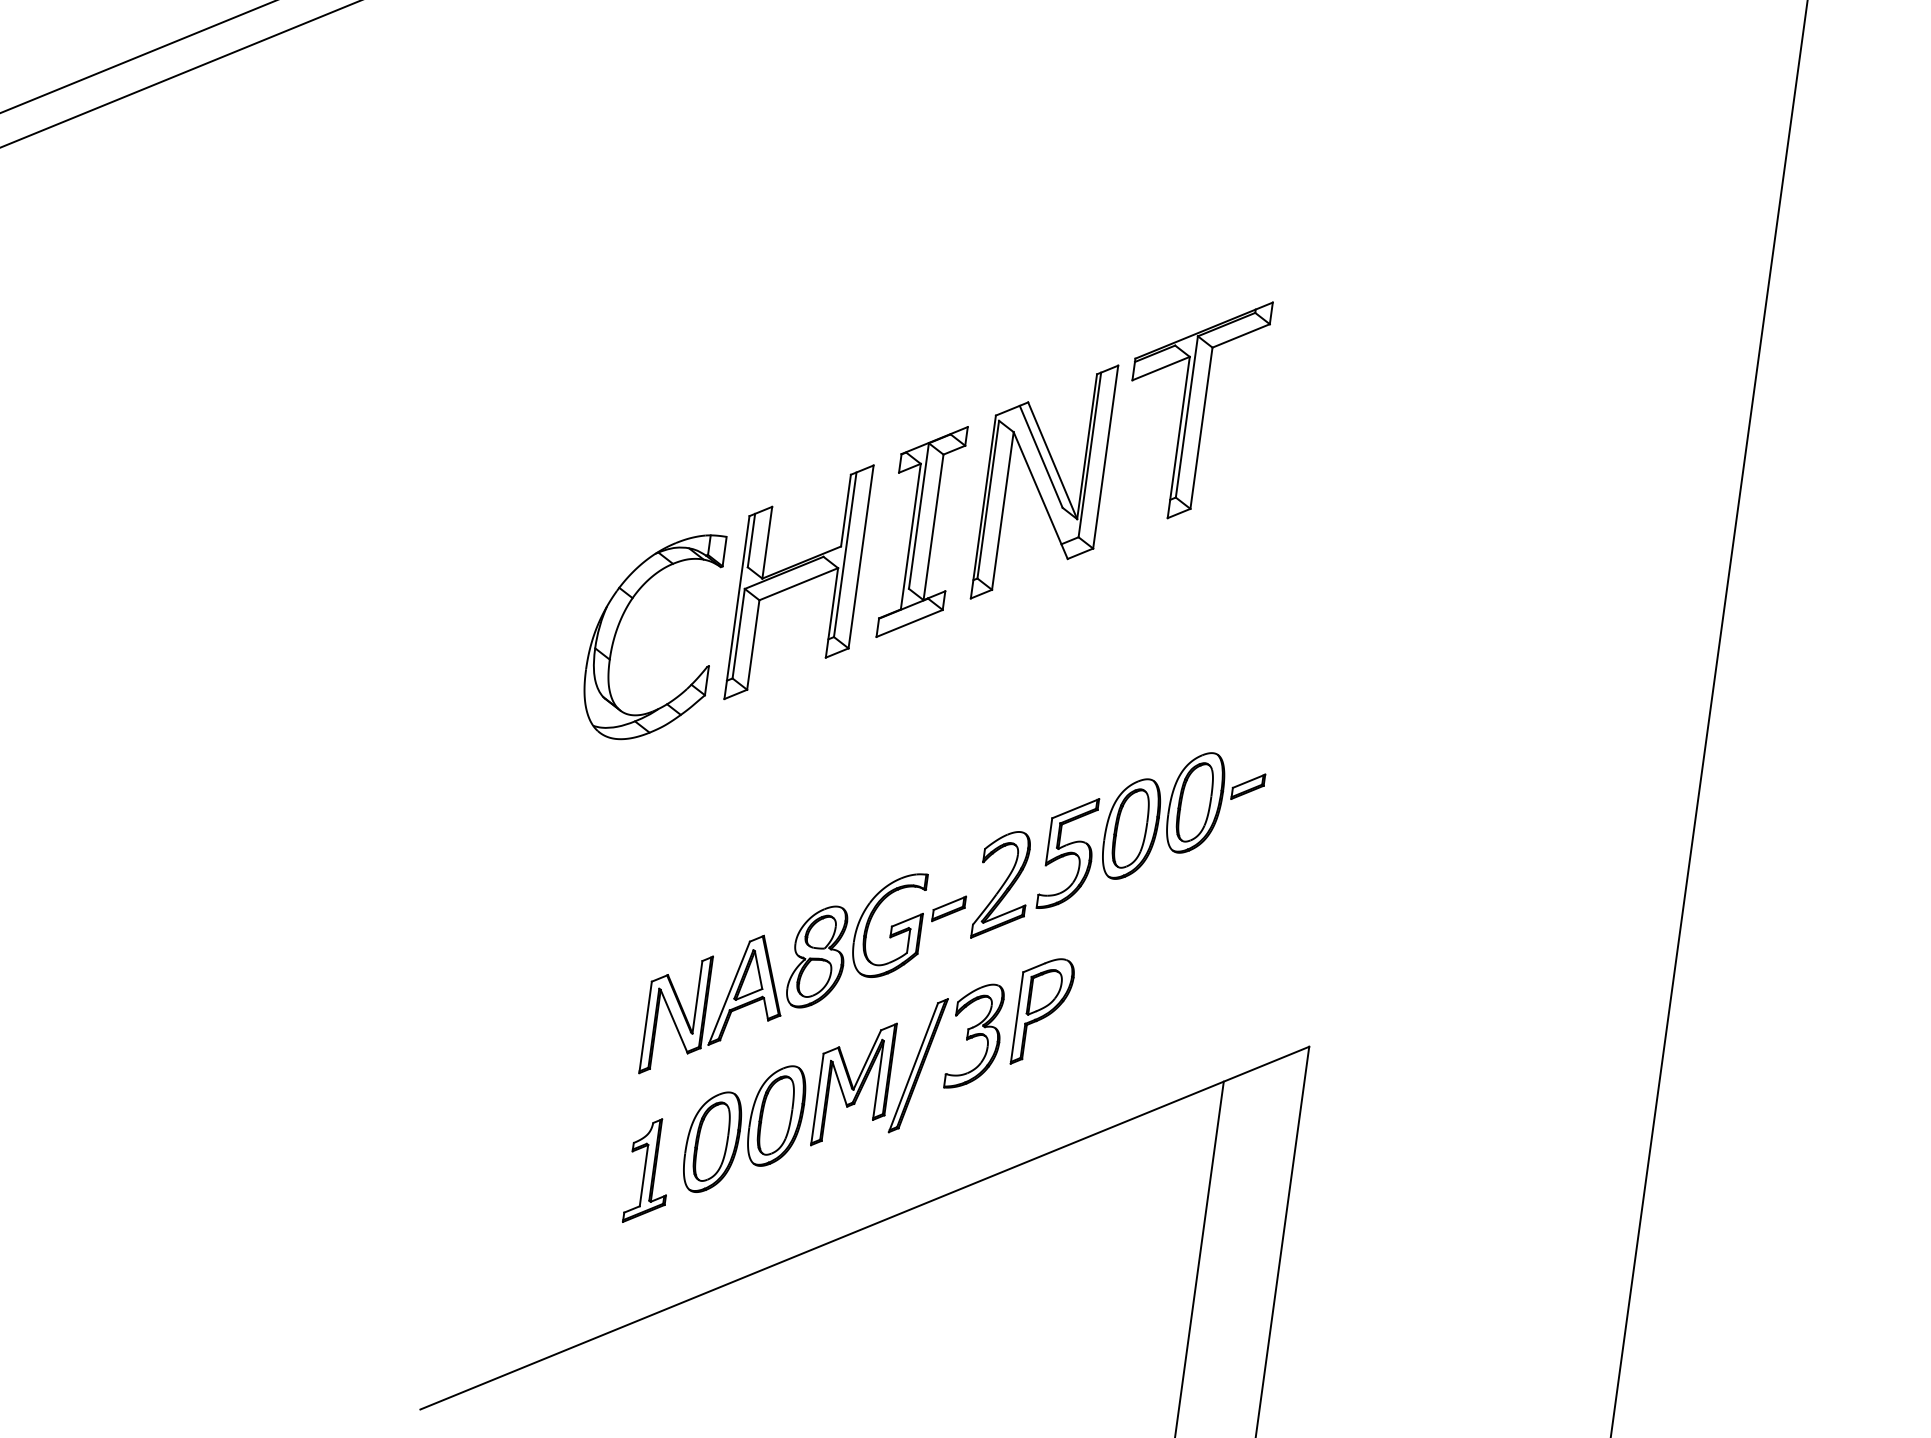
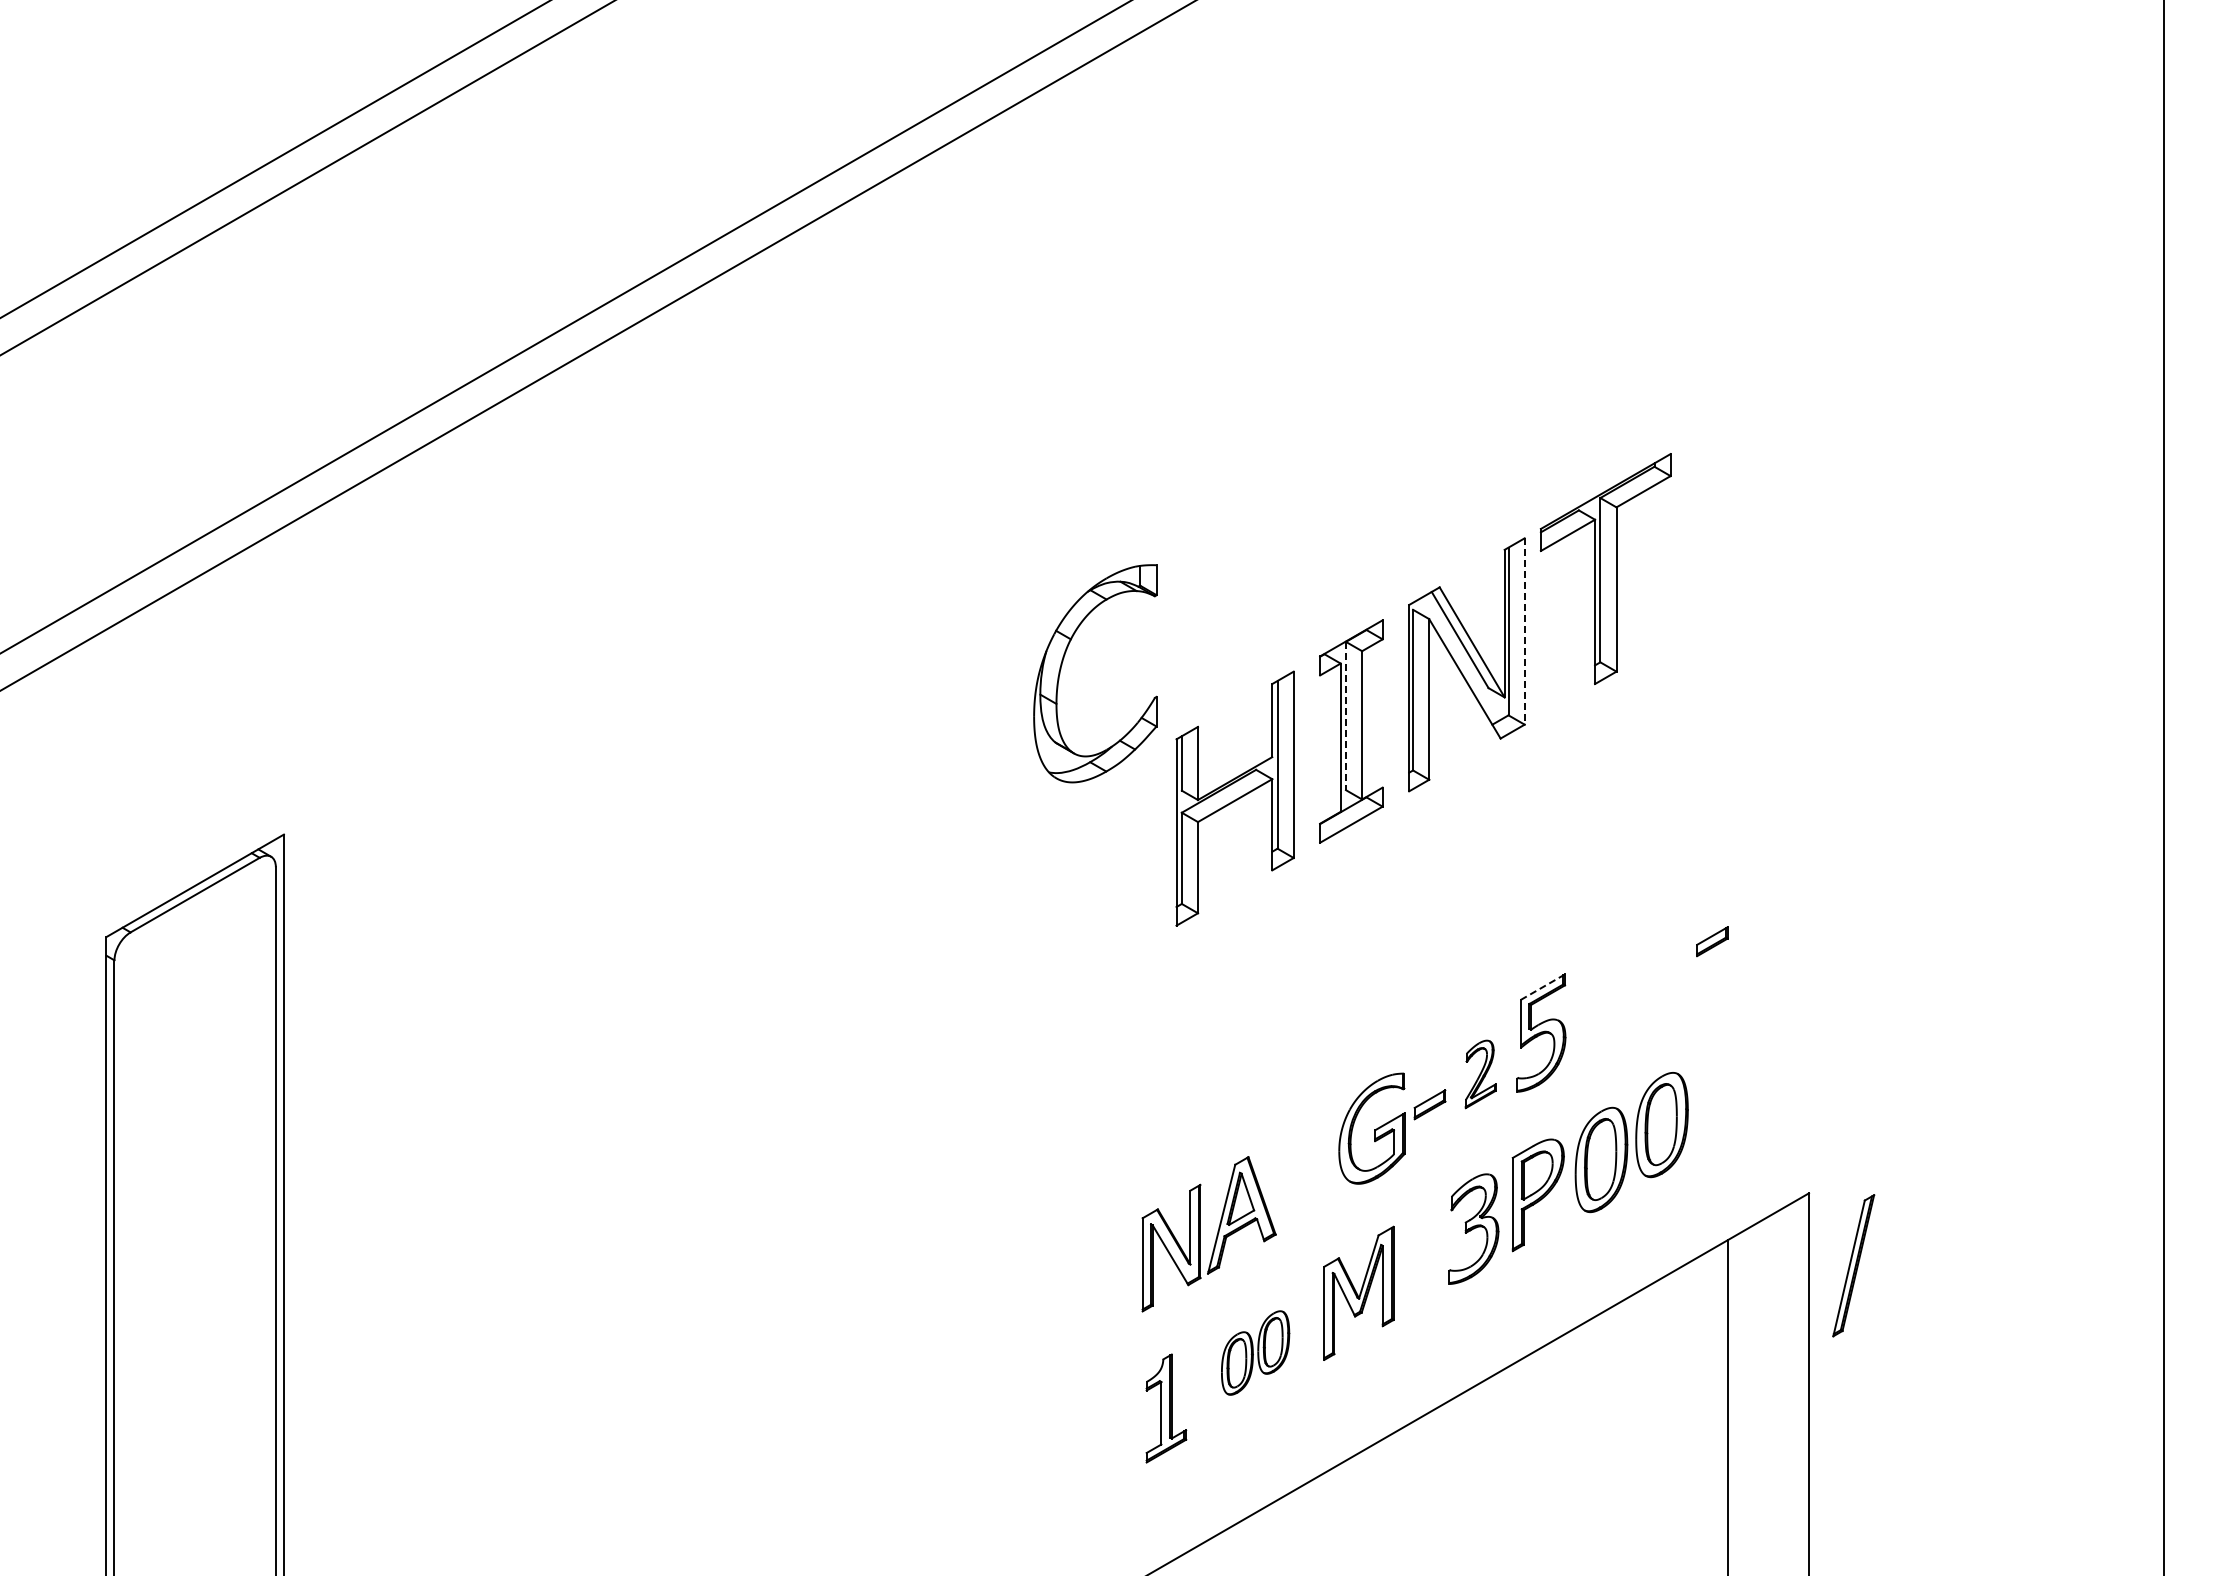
line: (1105, 457) -> (1524, 631), solid -> dashed
line: (918, 516) -> (1345, 716), solid -> dashed
part: (620, 622) -> (1062, 665), moved
line: (1075, 808) -> (1542, 987), solid -> dashed
part: (1163, 816) -> (1631, 1142), moved
part: (1002, 886) -> (1480, 1074), size x0.6
part: (818, 956) -> (1305, 1170), removed
part: (918, 1065) -> (1853, 1265), moved
part: (744, 1128) -> (1255, 1352), size x0.6

